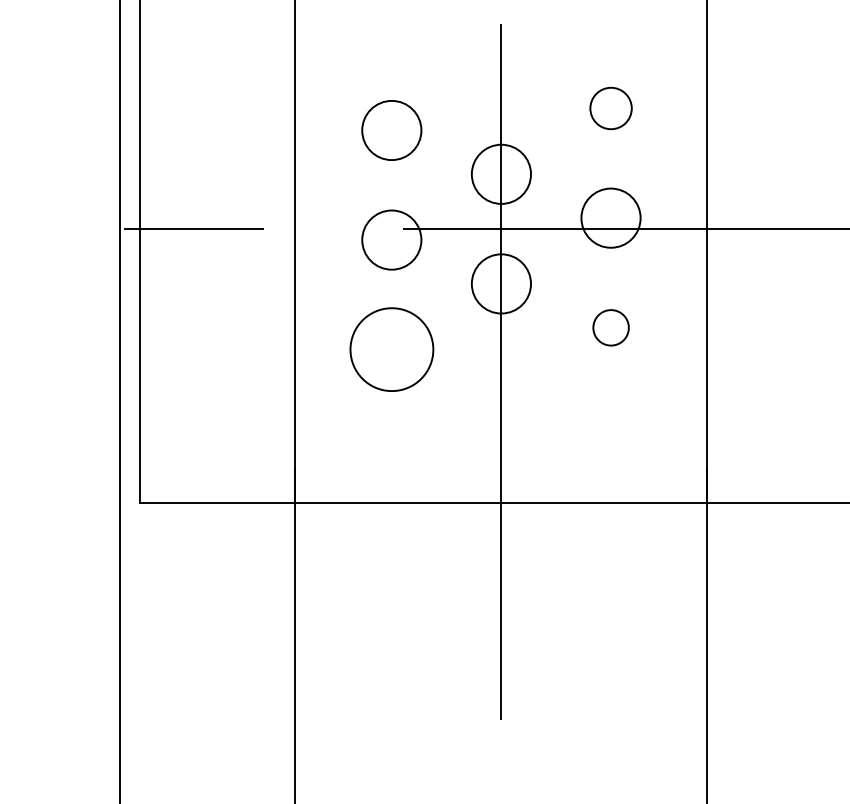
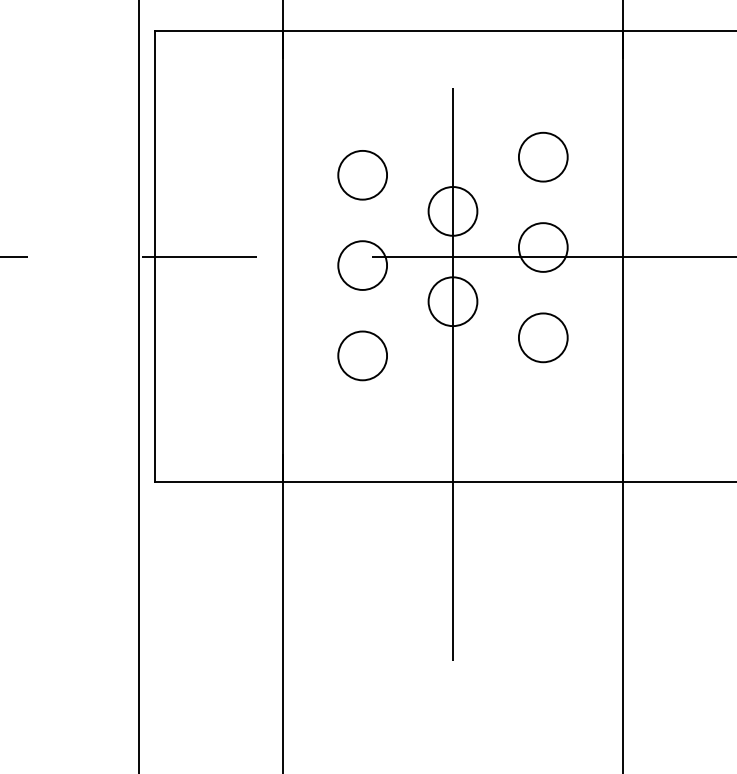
circle: (611, 107) -> (543, 156), size x1.43
circle: (611, 327) -> (543, 337), size x1.67
circle: (391, 349) -> (362, 355), size x0.71

